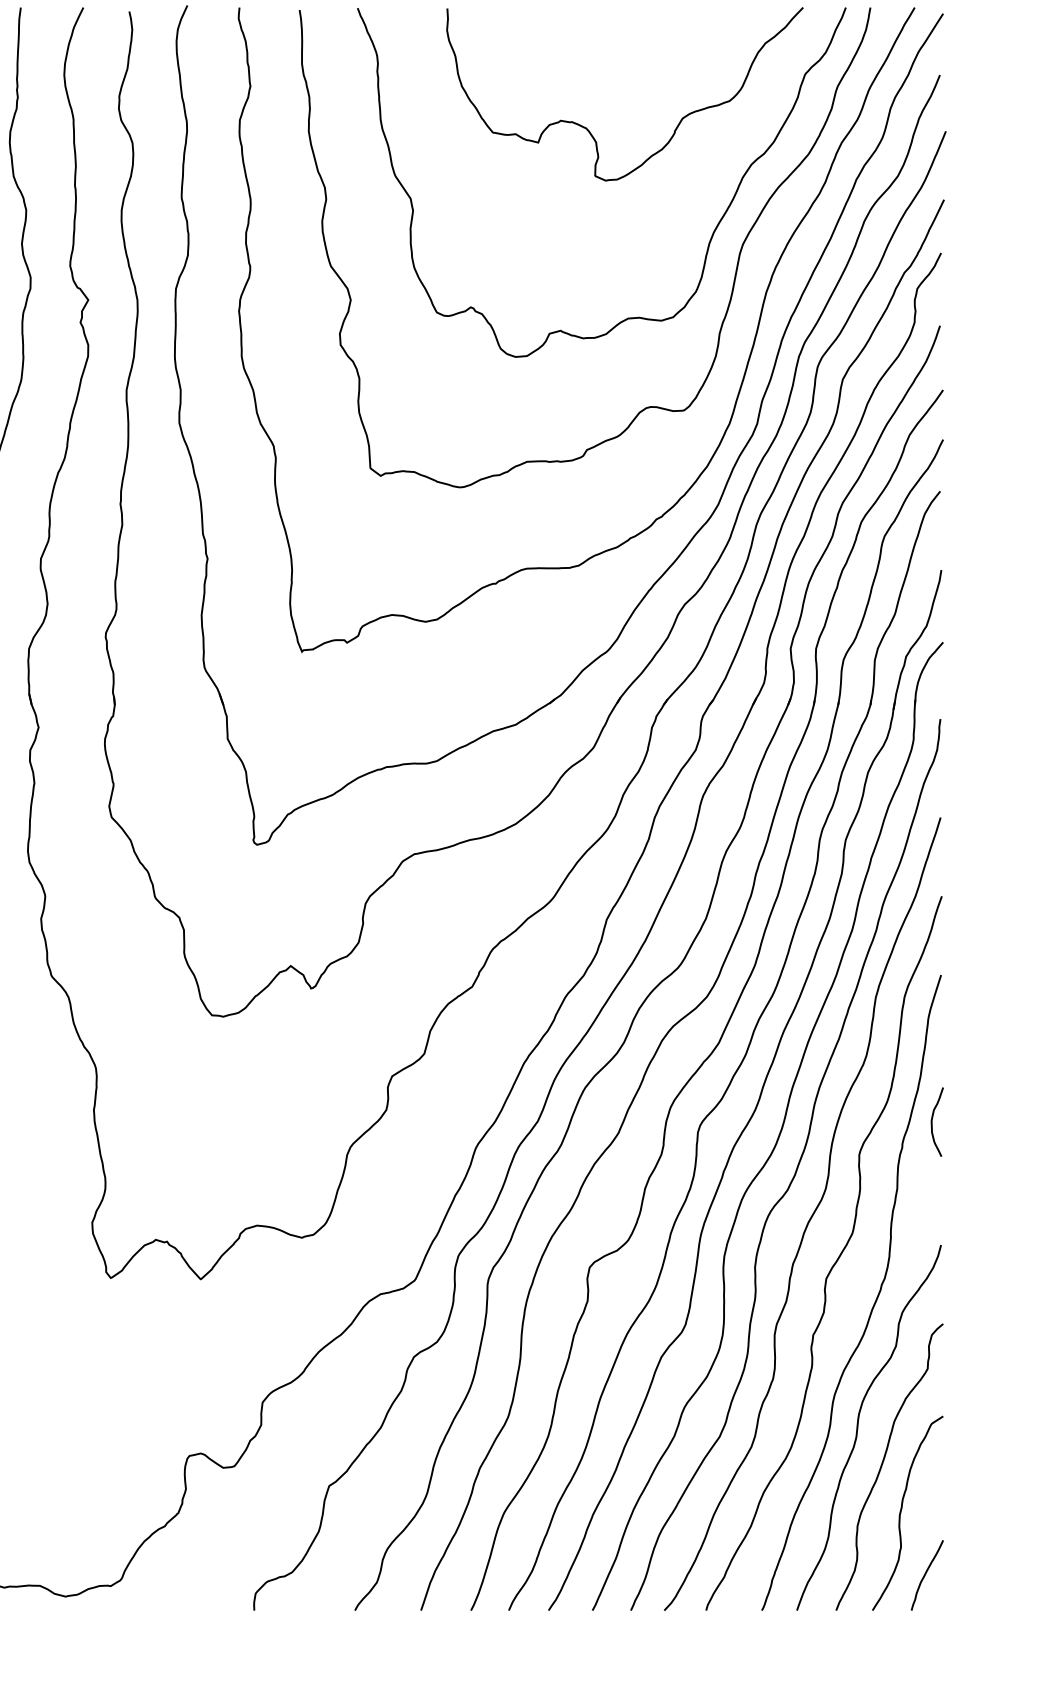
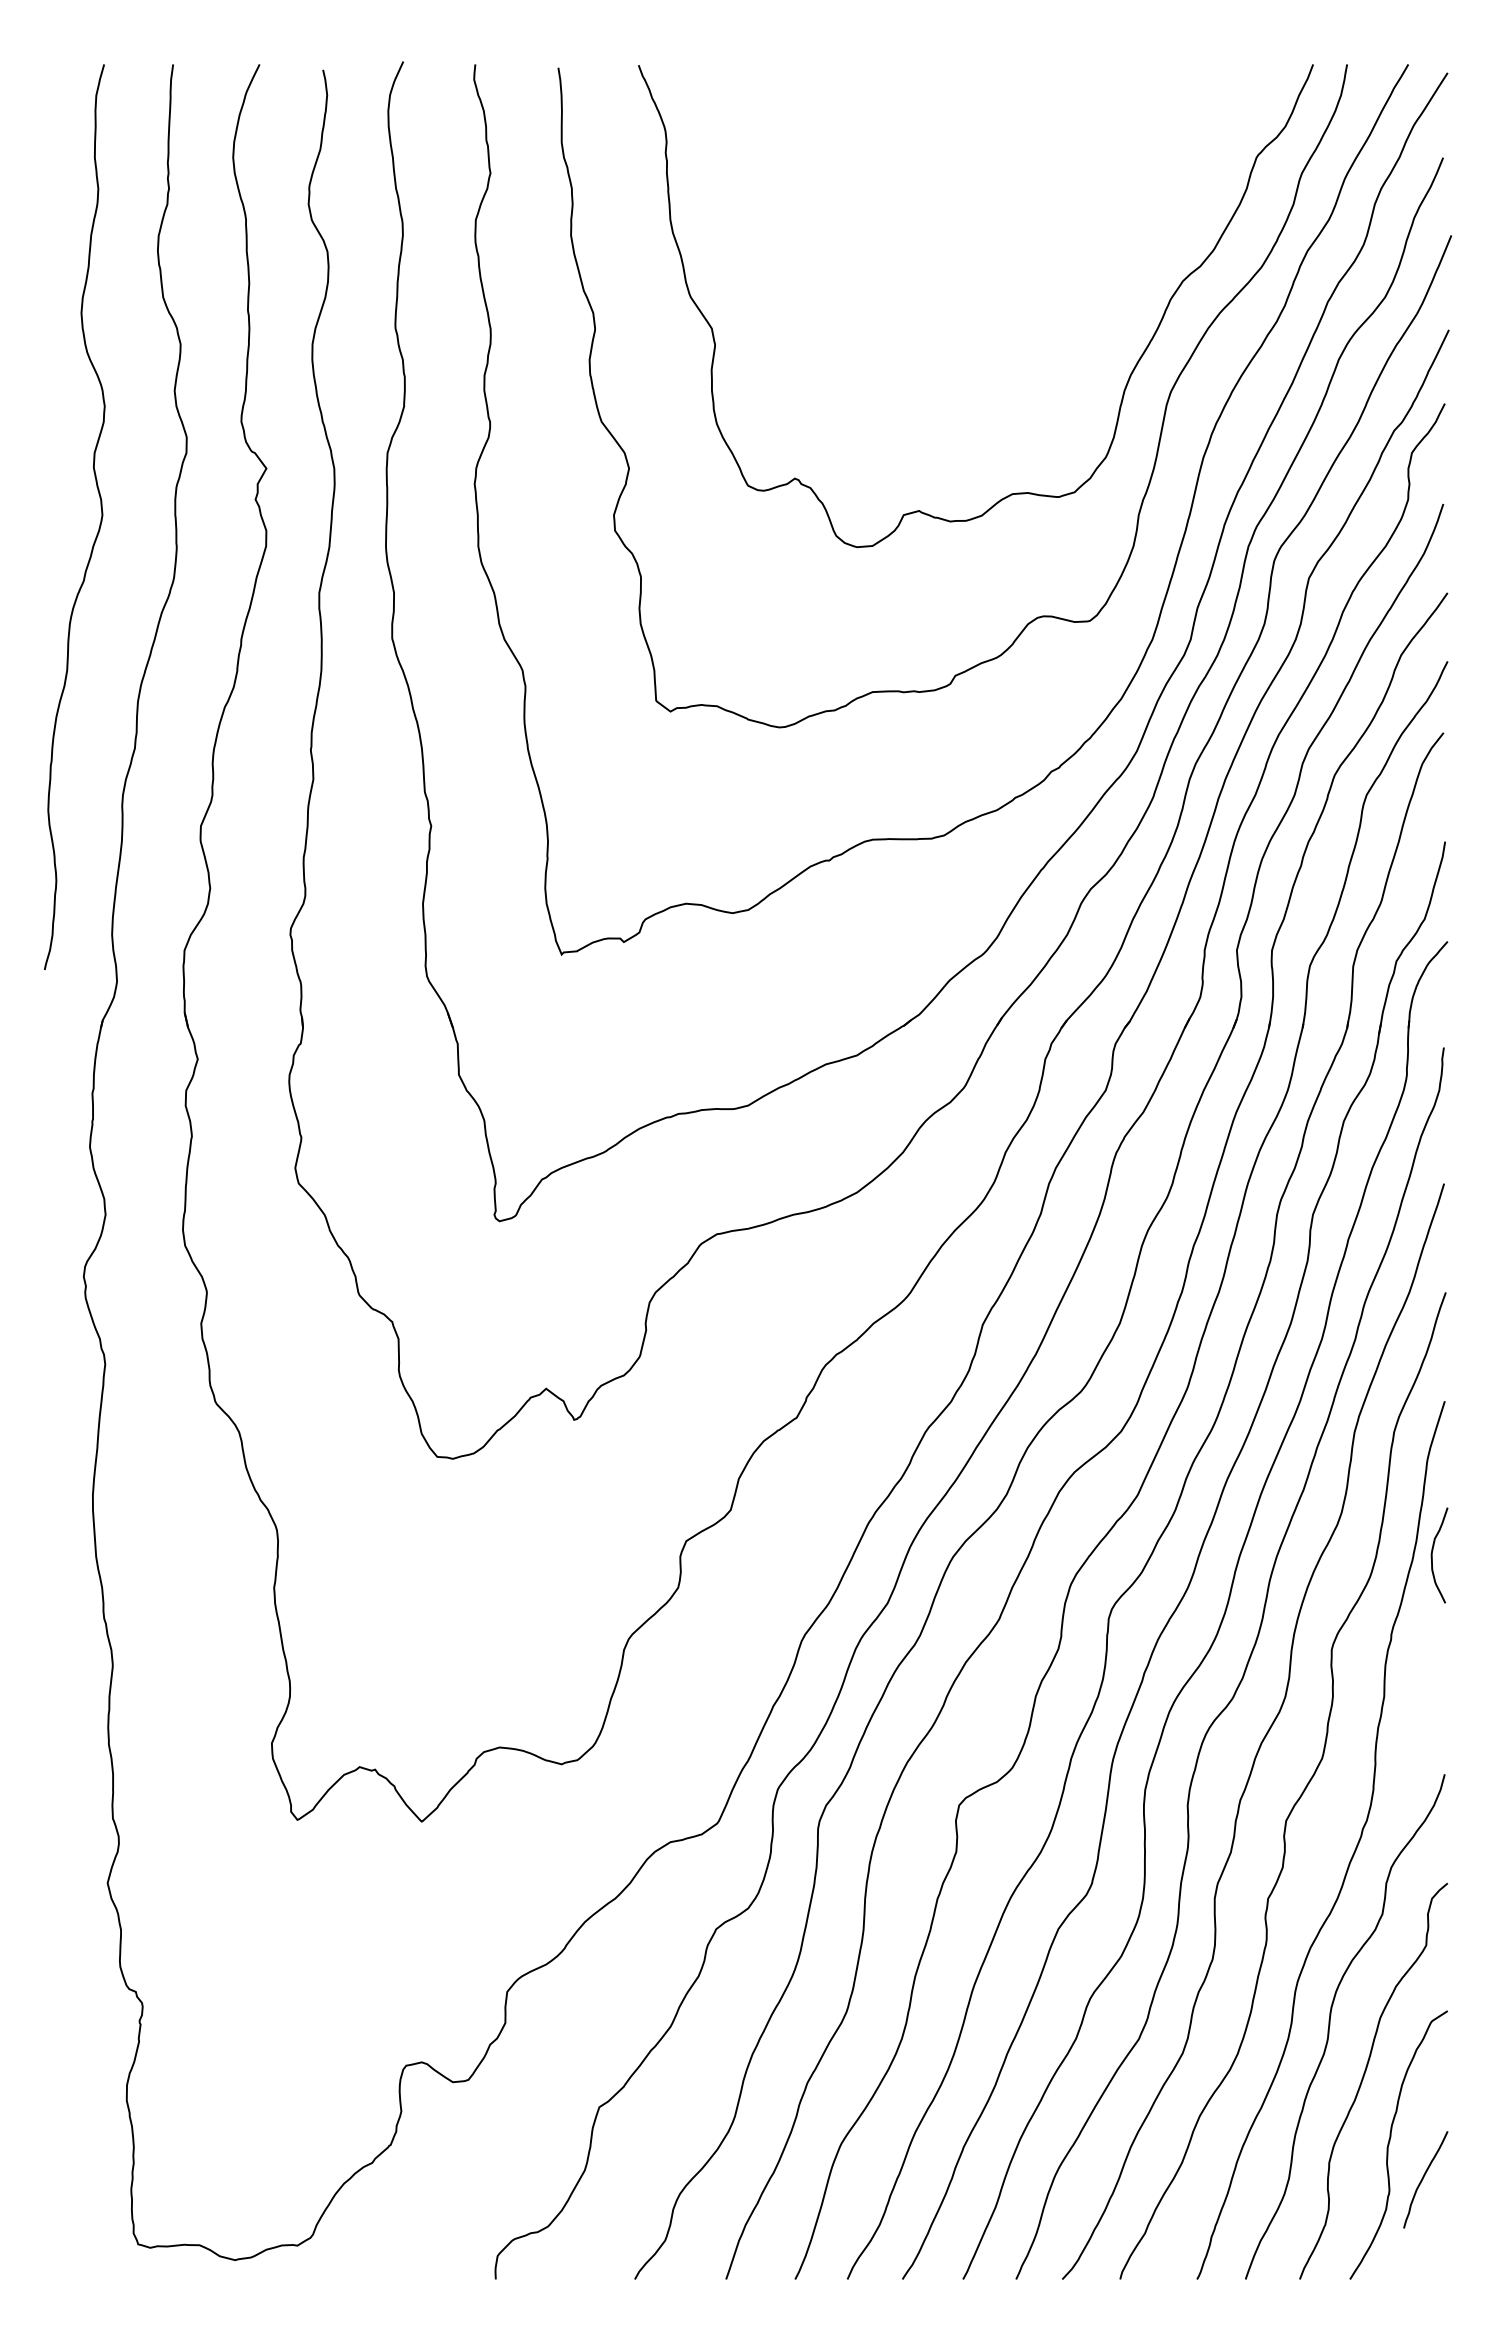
curve: (588, 129) -> (957, 233), removed
curve: (932, 1122) -> (1432, 1555), moved
curve: (925, 1575) -> (1423, 2179), moved

